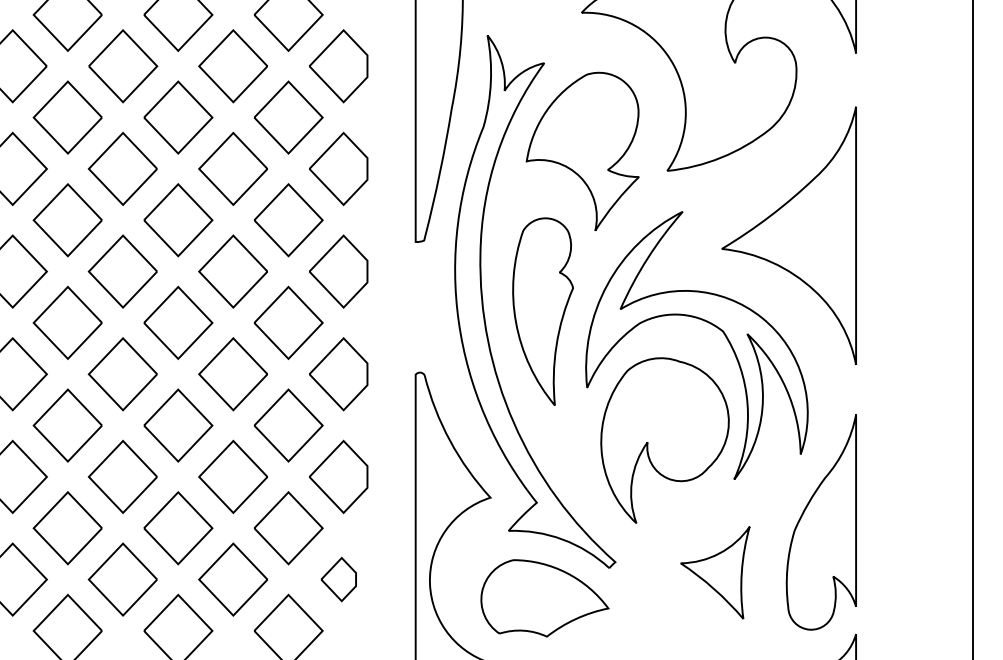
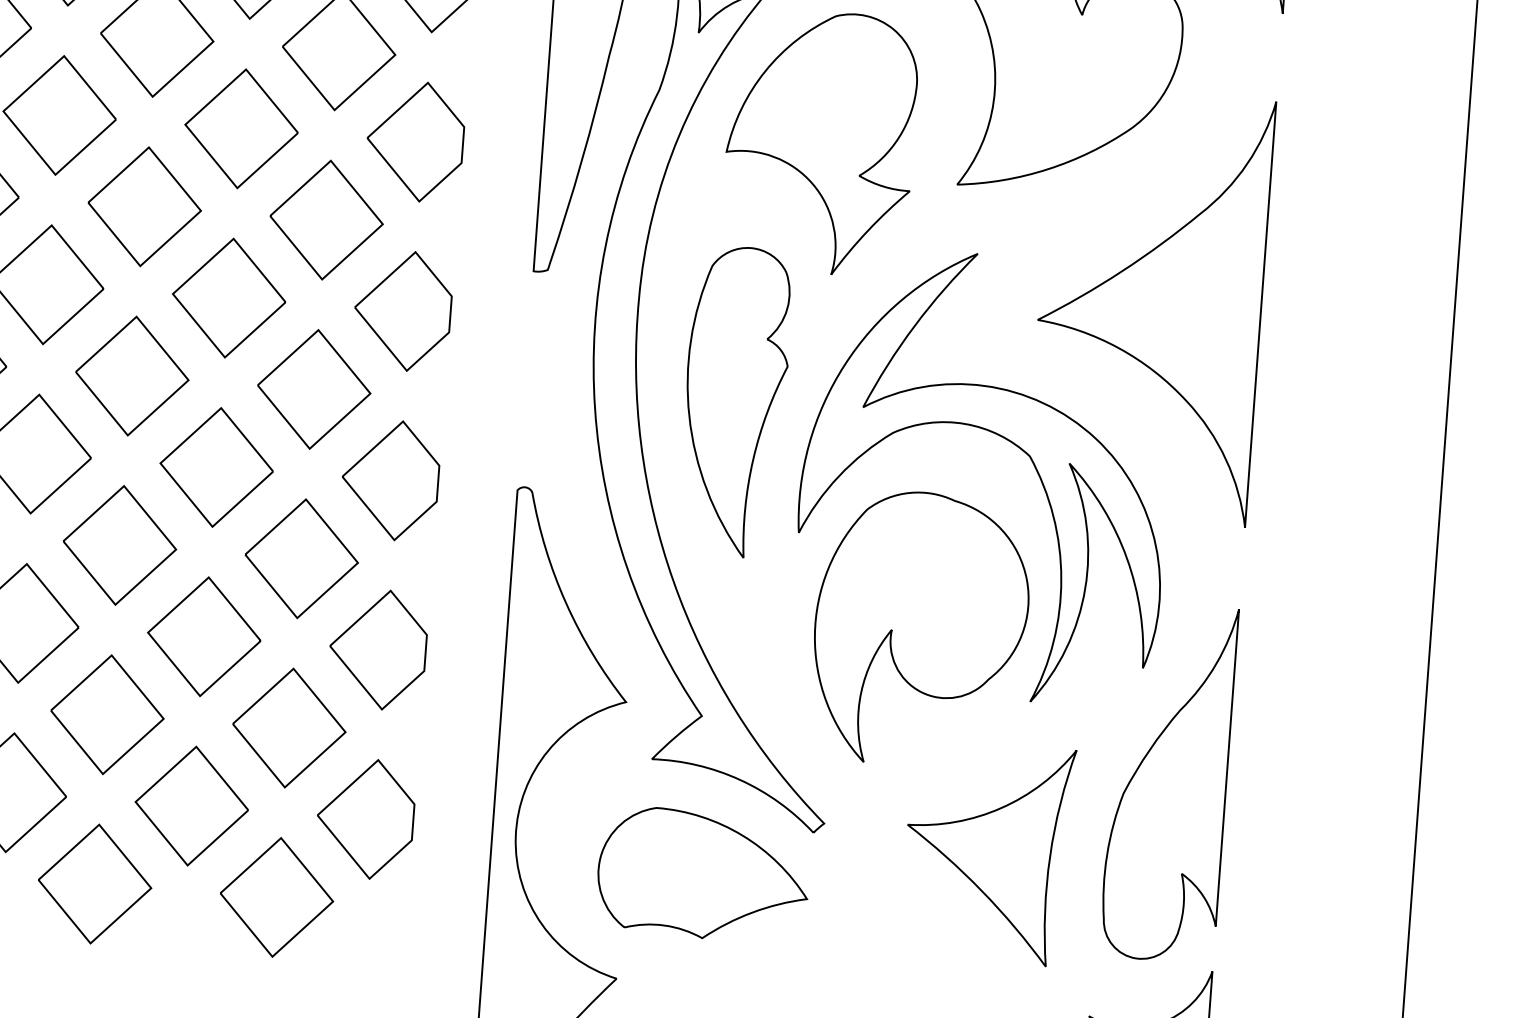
part: (715, 572) -> (988, 852), size x1.43
part: (338, 579) -> (365, 818), size x1.67

